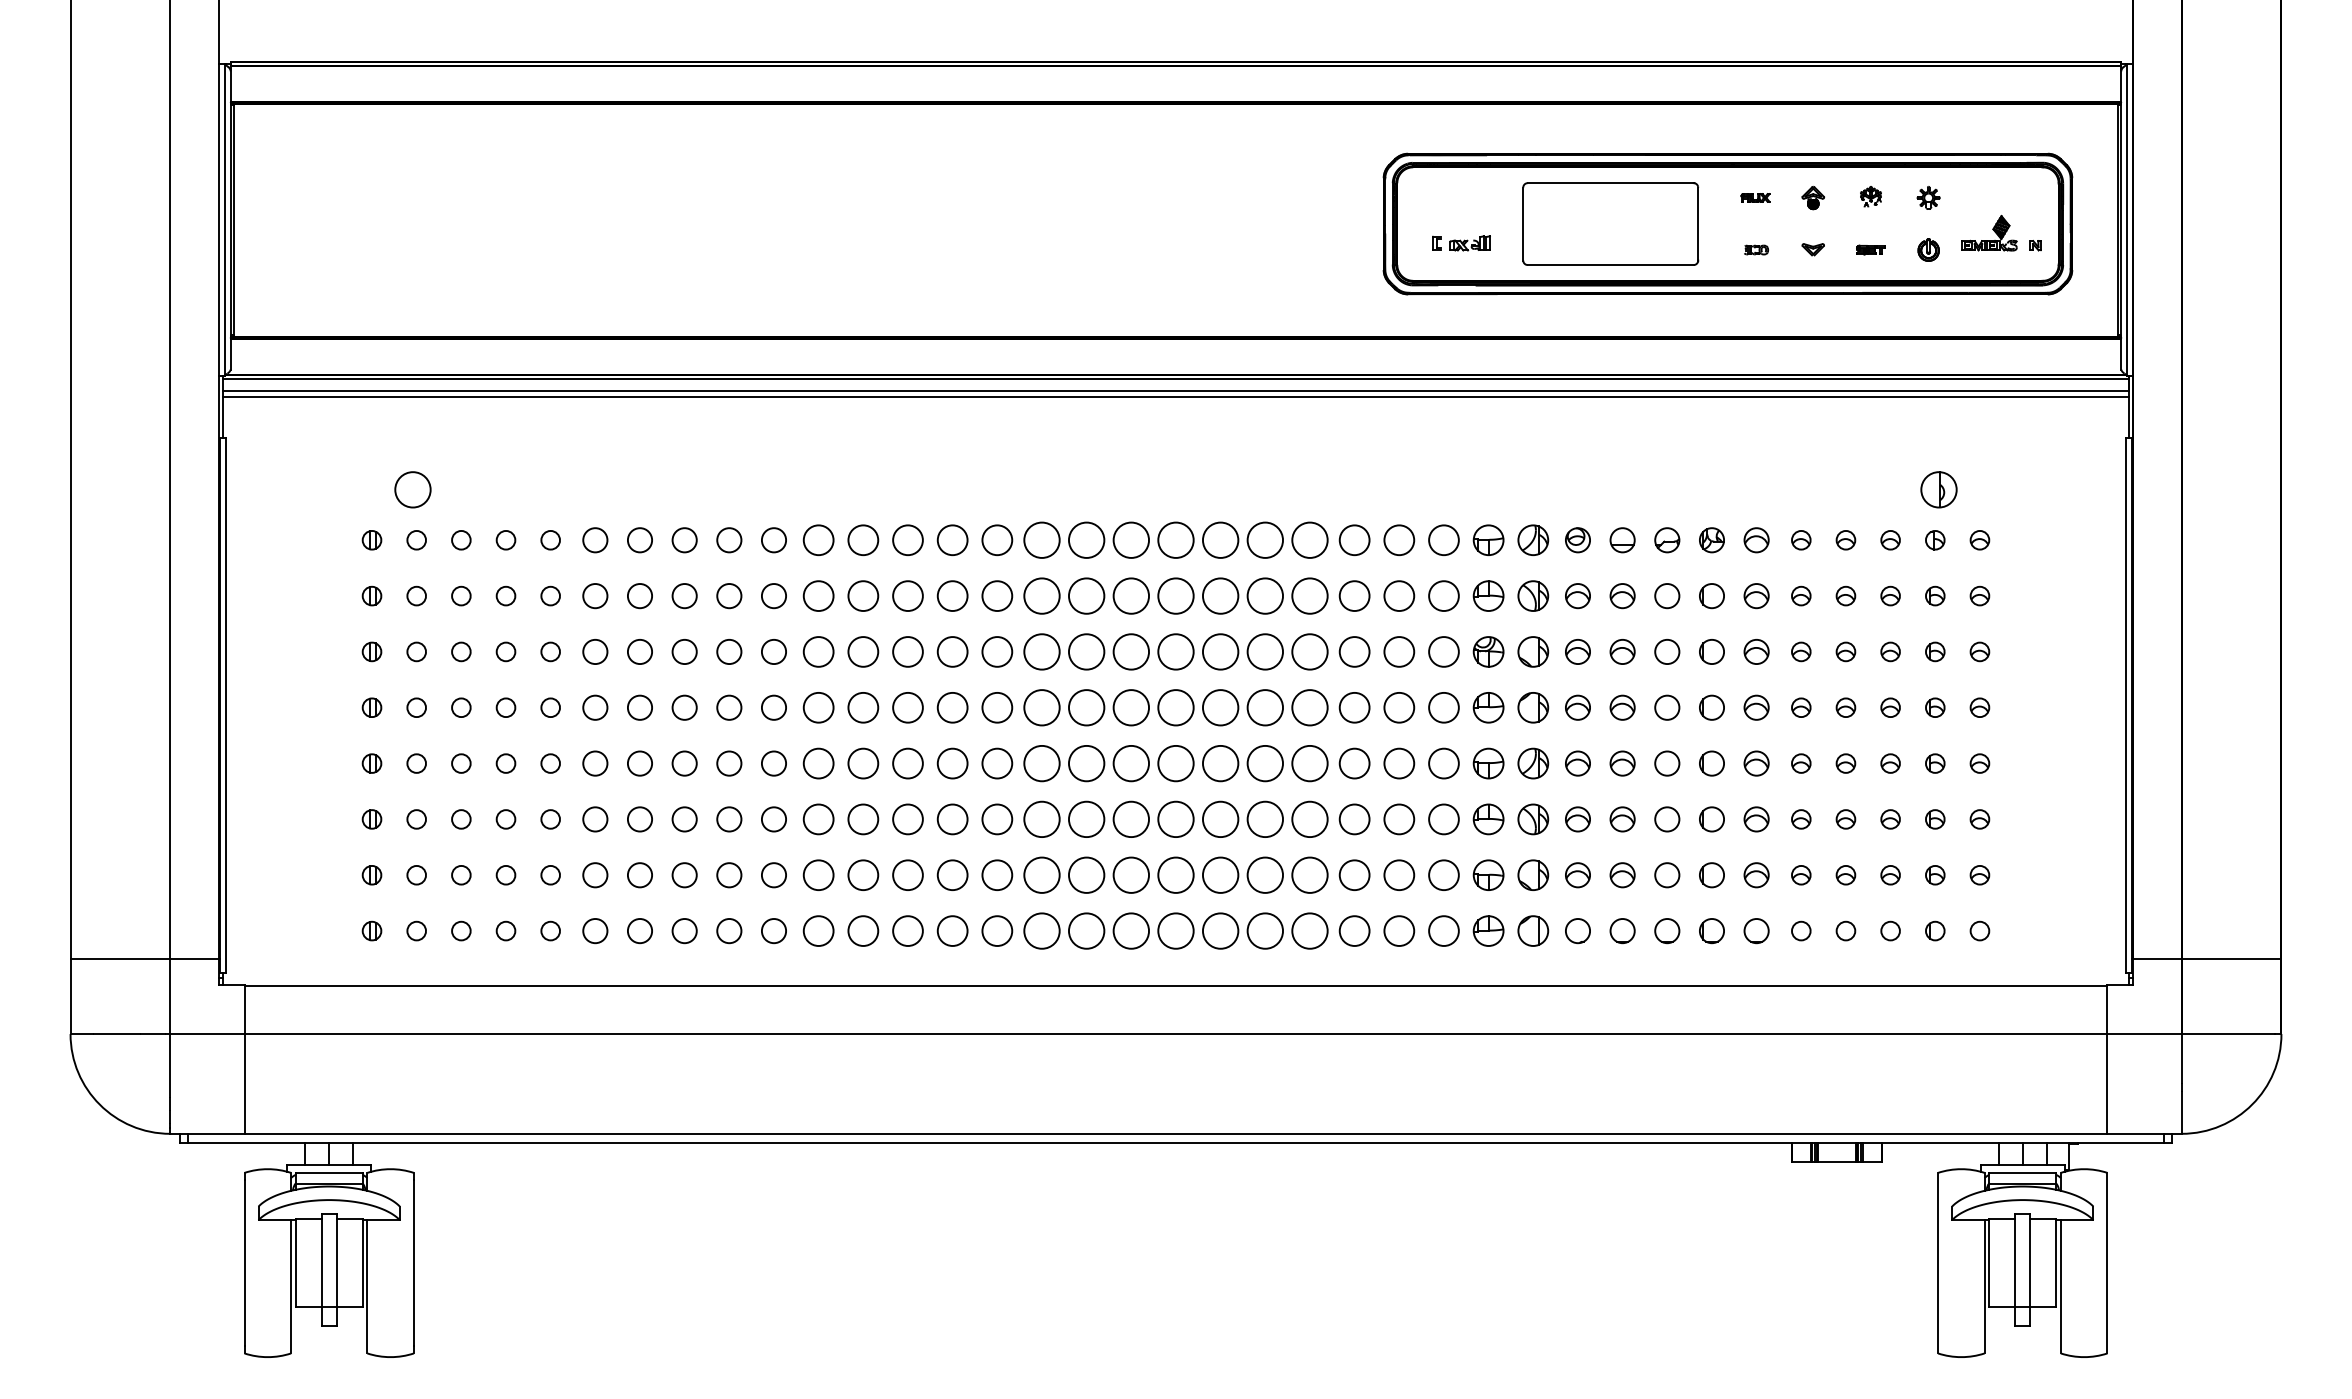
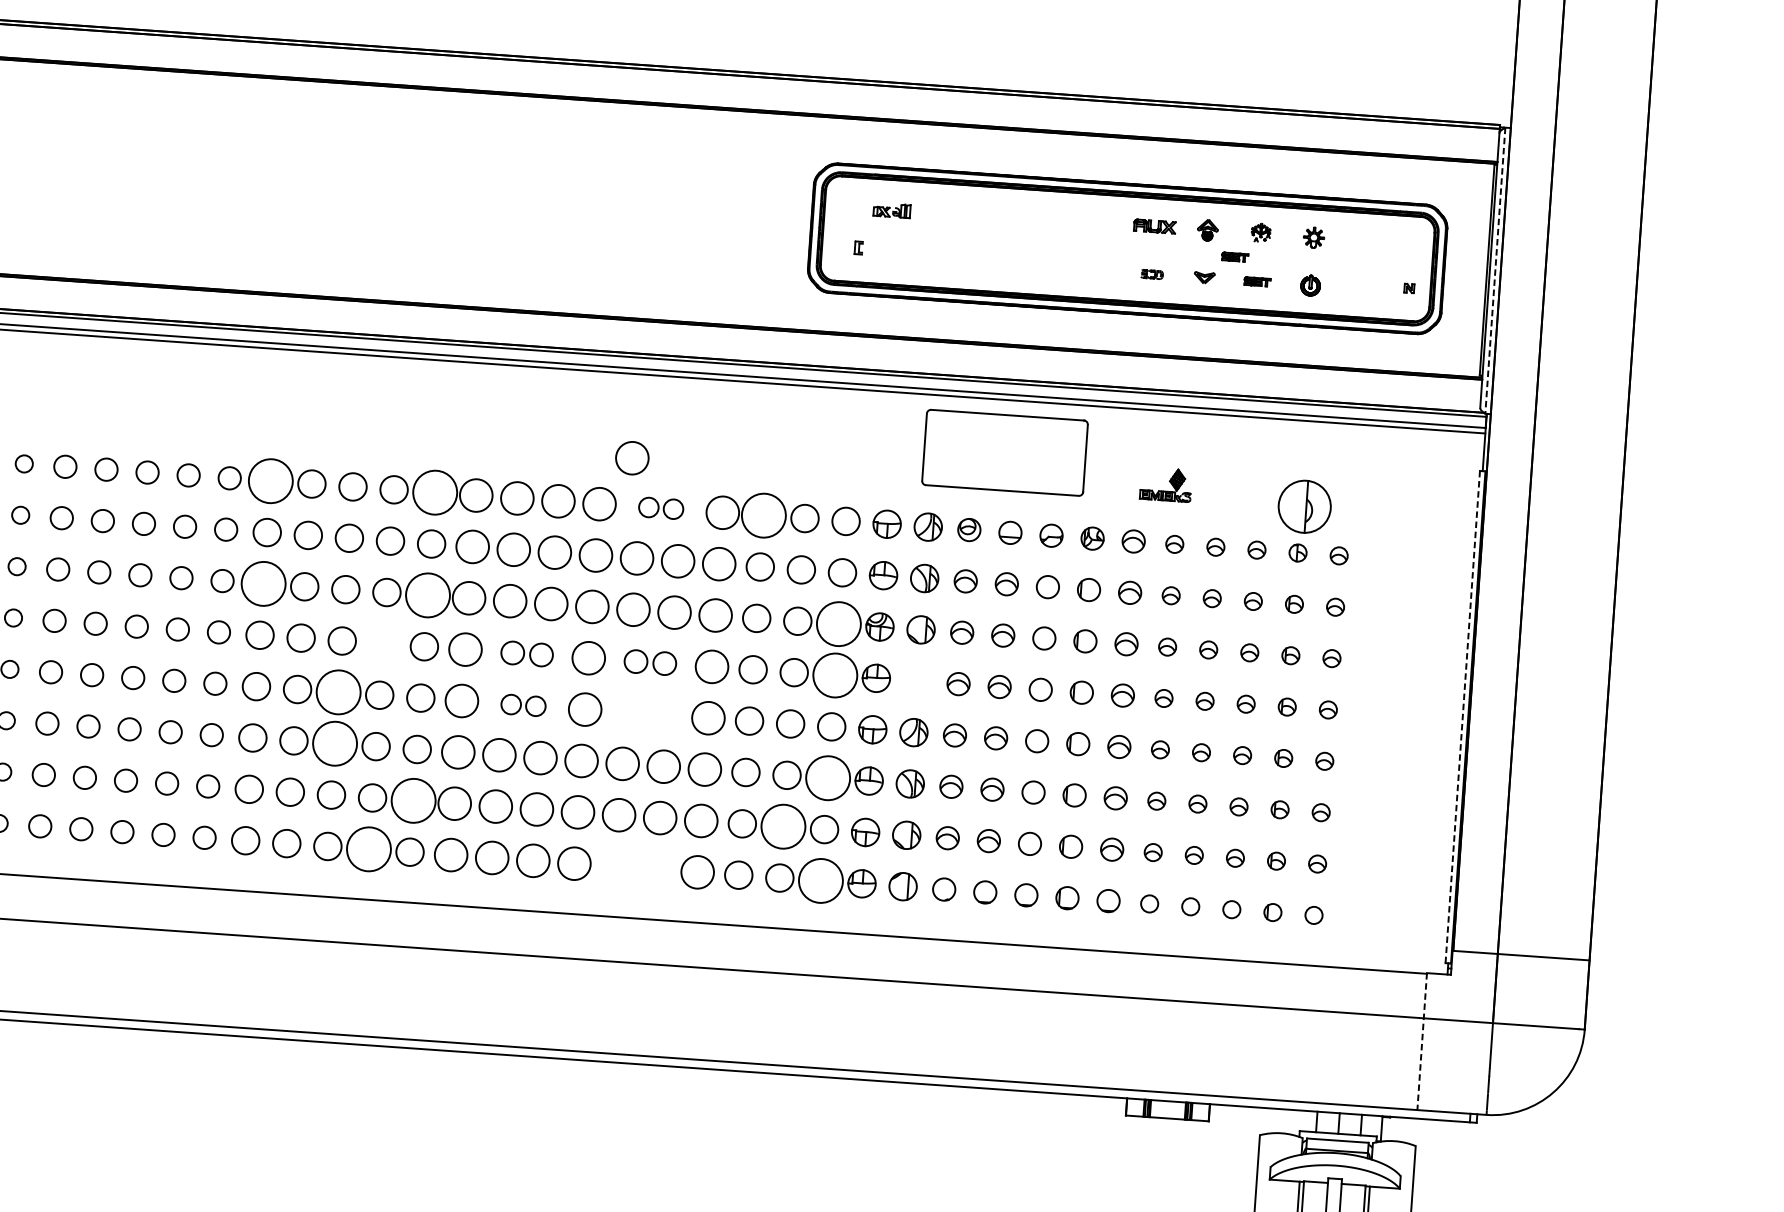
part: (1755, 197) -> (1154, 226), size x1.6
line: (2127, 220) -> (1495, 271), solid -> dashed
part: (1610, 223) -> (1004, 452), moved
part: (1844, 224) -> (1234, 256), added
part: (1989, 232) -> (1166, 483), moved
part: (1469, 243) -> (891, 210), moved
circle: (1207, 487) -> (631, 457), added
part: (1938, 489) -> (1304, 506), size x1.6
part: (1242, 539) -> (660, 507), size x0.6
circle: (818, 540) -> (270, 481), size x1.6
circle: (997, 540) -> (435, 492), size x1.6
circle: (1354, 540) -> (763, 515), size x1.6
circle: (818, 651) -> (263, 583), size x1.6
circle: (997, 651) -> (428, 595), size x1.6
circle: (1443, 651) -> (838, 623), size x1.6
line: (2125, 705) -> (1462, 717), solid -> dashed
circle: (952, 707) -> (383, 643), removed
part: (1108, 707) -> (526, 653), size x0.7
part: (1242, 707) -> (649, 662), size x0.7
circle: (1443, 707) -> (834, 675), size x1.6
part: (1533, 707) -> (917, 681), removed
circle: (907, 763) -> (338, 692), size x1.6
part: (1108, 763) -> (523, 705), size x0.6
part: (1242, 763) -> (646, 713), removed
circle: (907, 819) -> (334, 743), size x1.6
circle: (1443, 819) -> (827, 778), size x1.6
circle: (997, 875) -> (413, 801), size x1.6
circle: (1399, 875) -> (783, 826), size x1.6
circle: (952, 930) -> (368, 848), size x1.6
part: (1242, 930) -> (635, 867), removed
circle: (1443, 930) -> (820, 880), size x1.6
line: (2106, 1059) -> (1422, 1041), solid -> dashed

